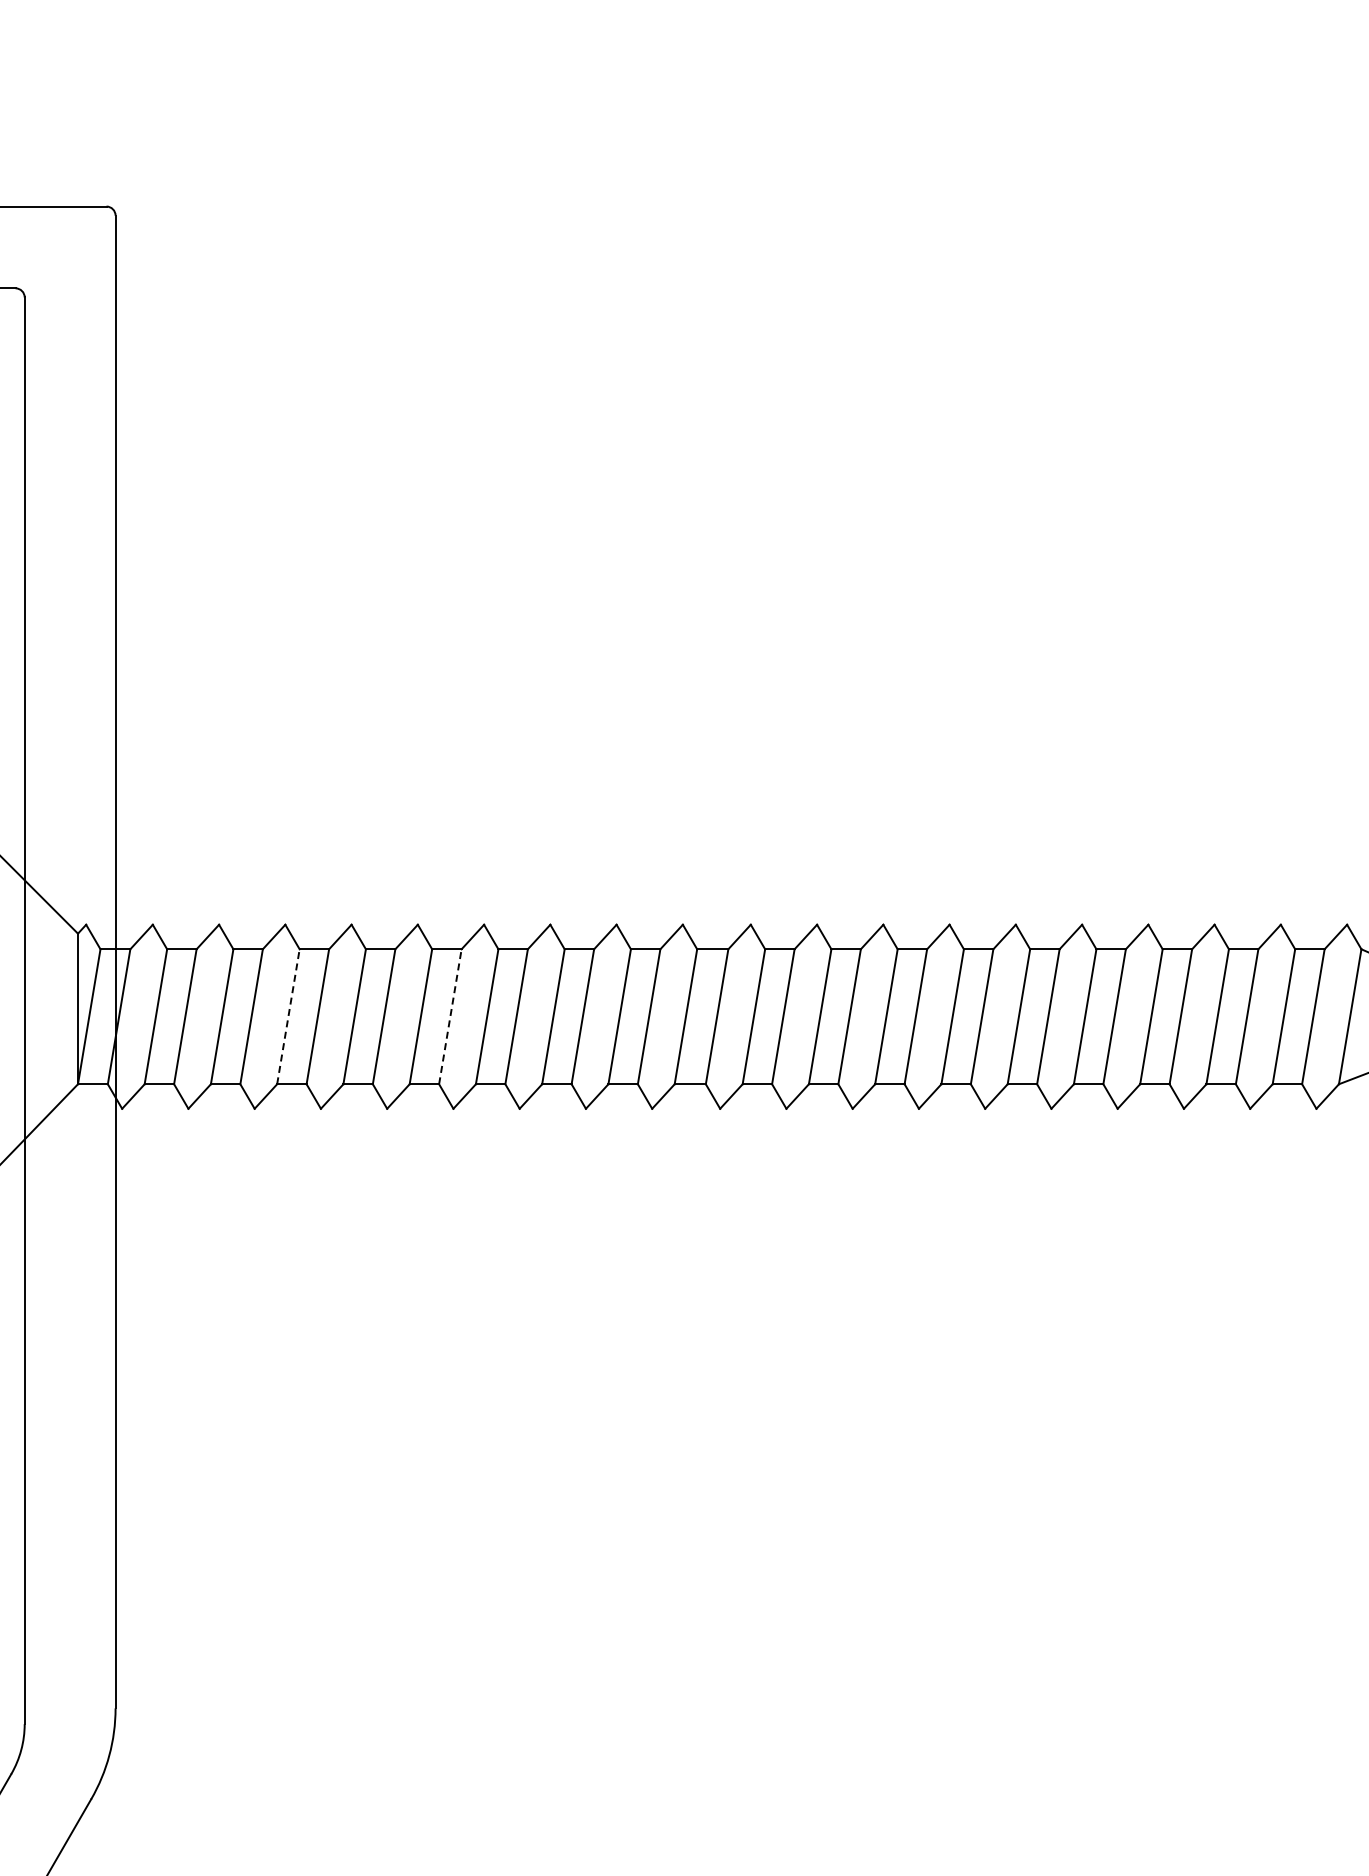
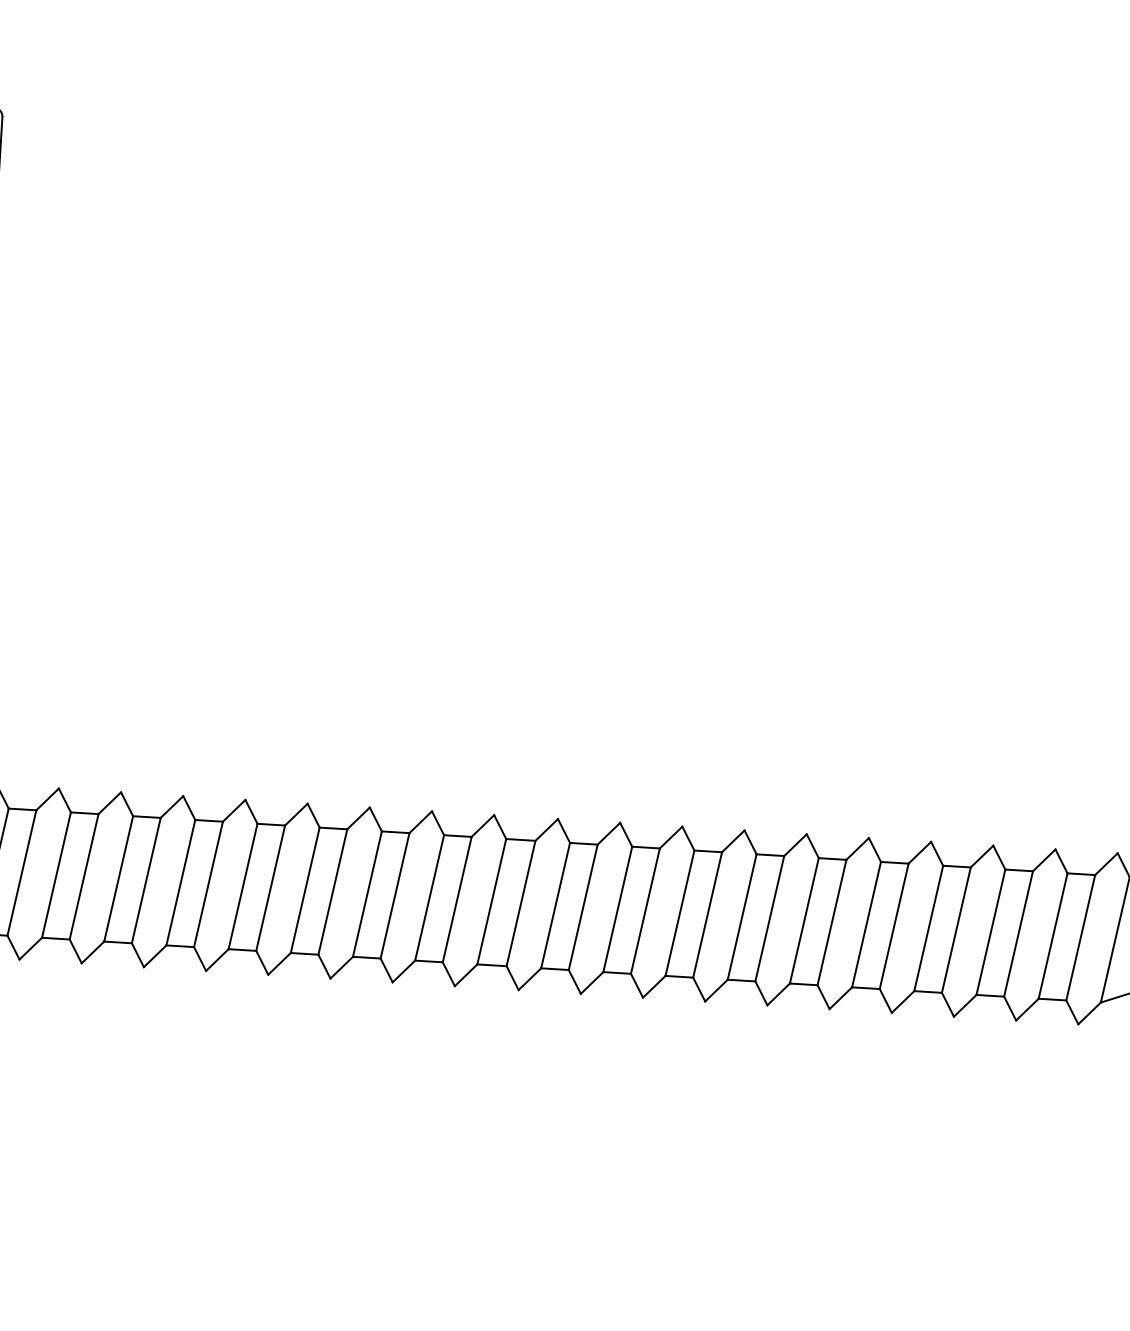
line: (288, 1016) -> (118, 878), dashed -> solid
line: (450, 1016) -> (270, 887), dashed -> solid

